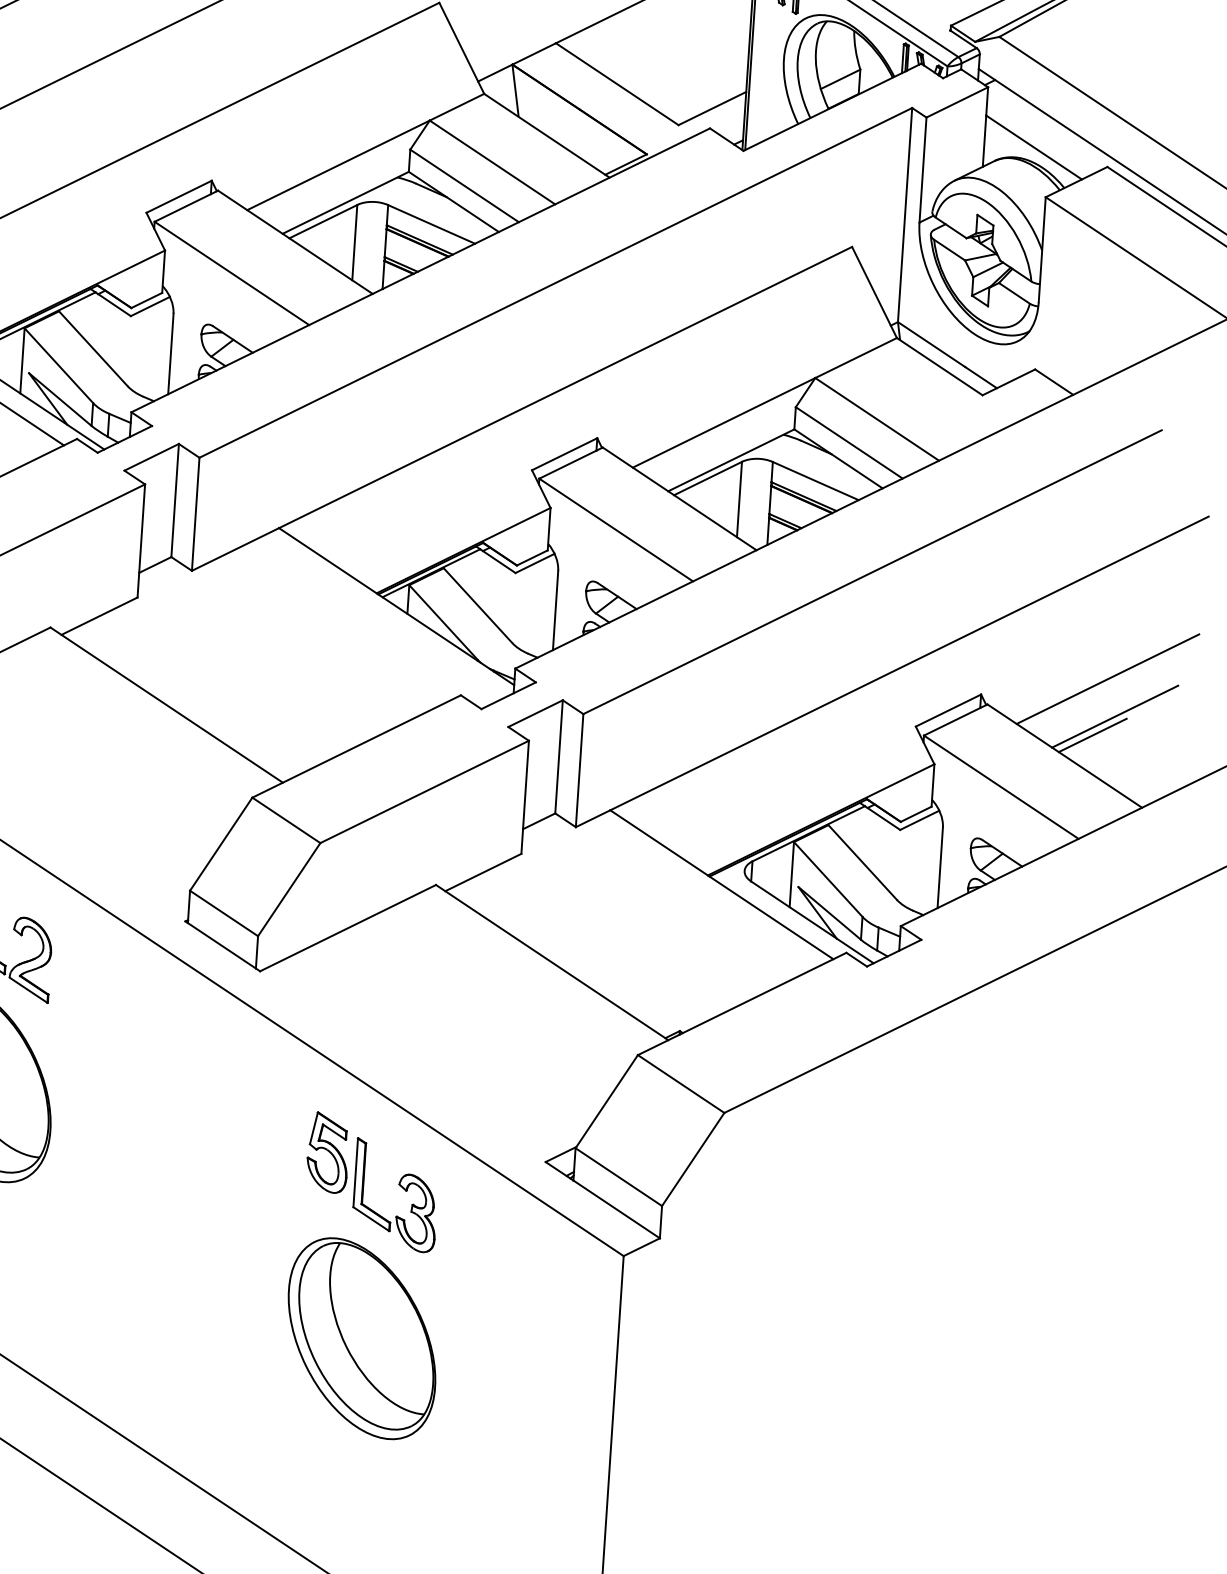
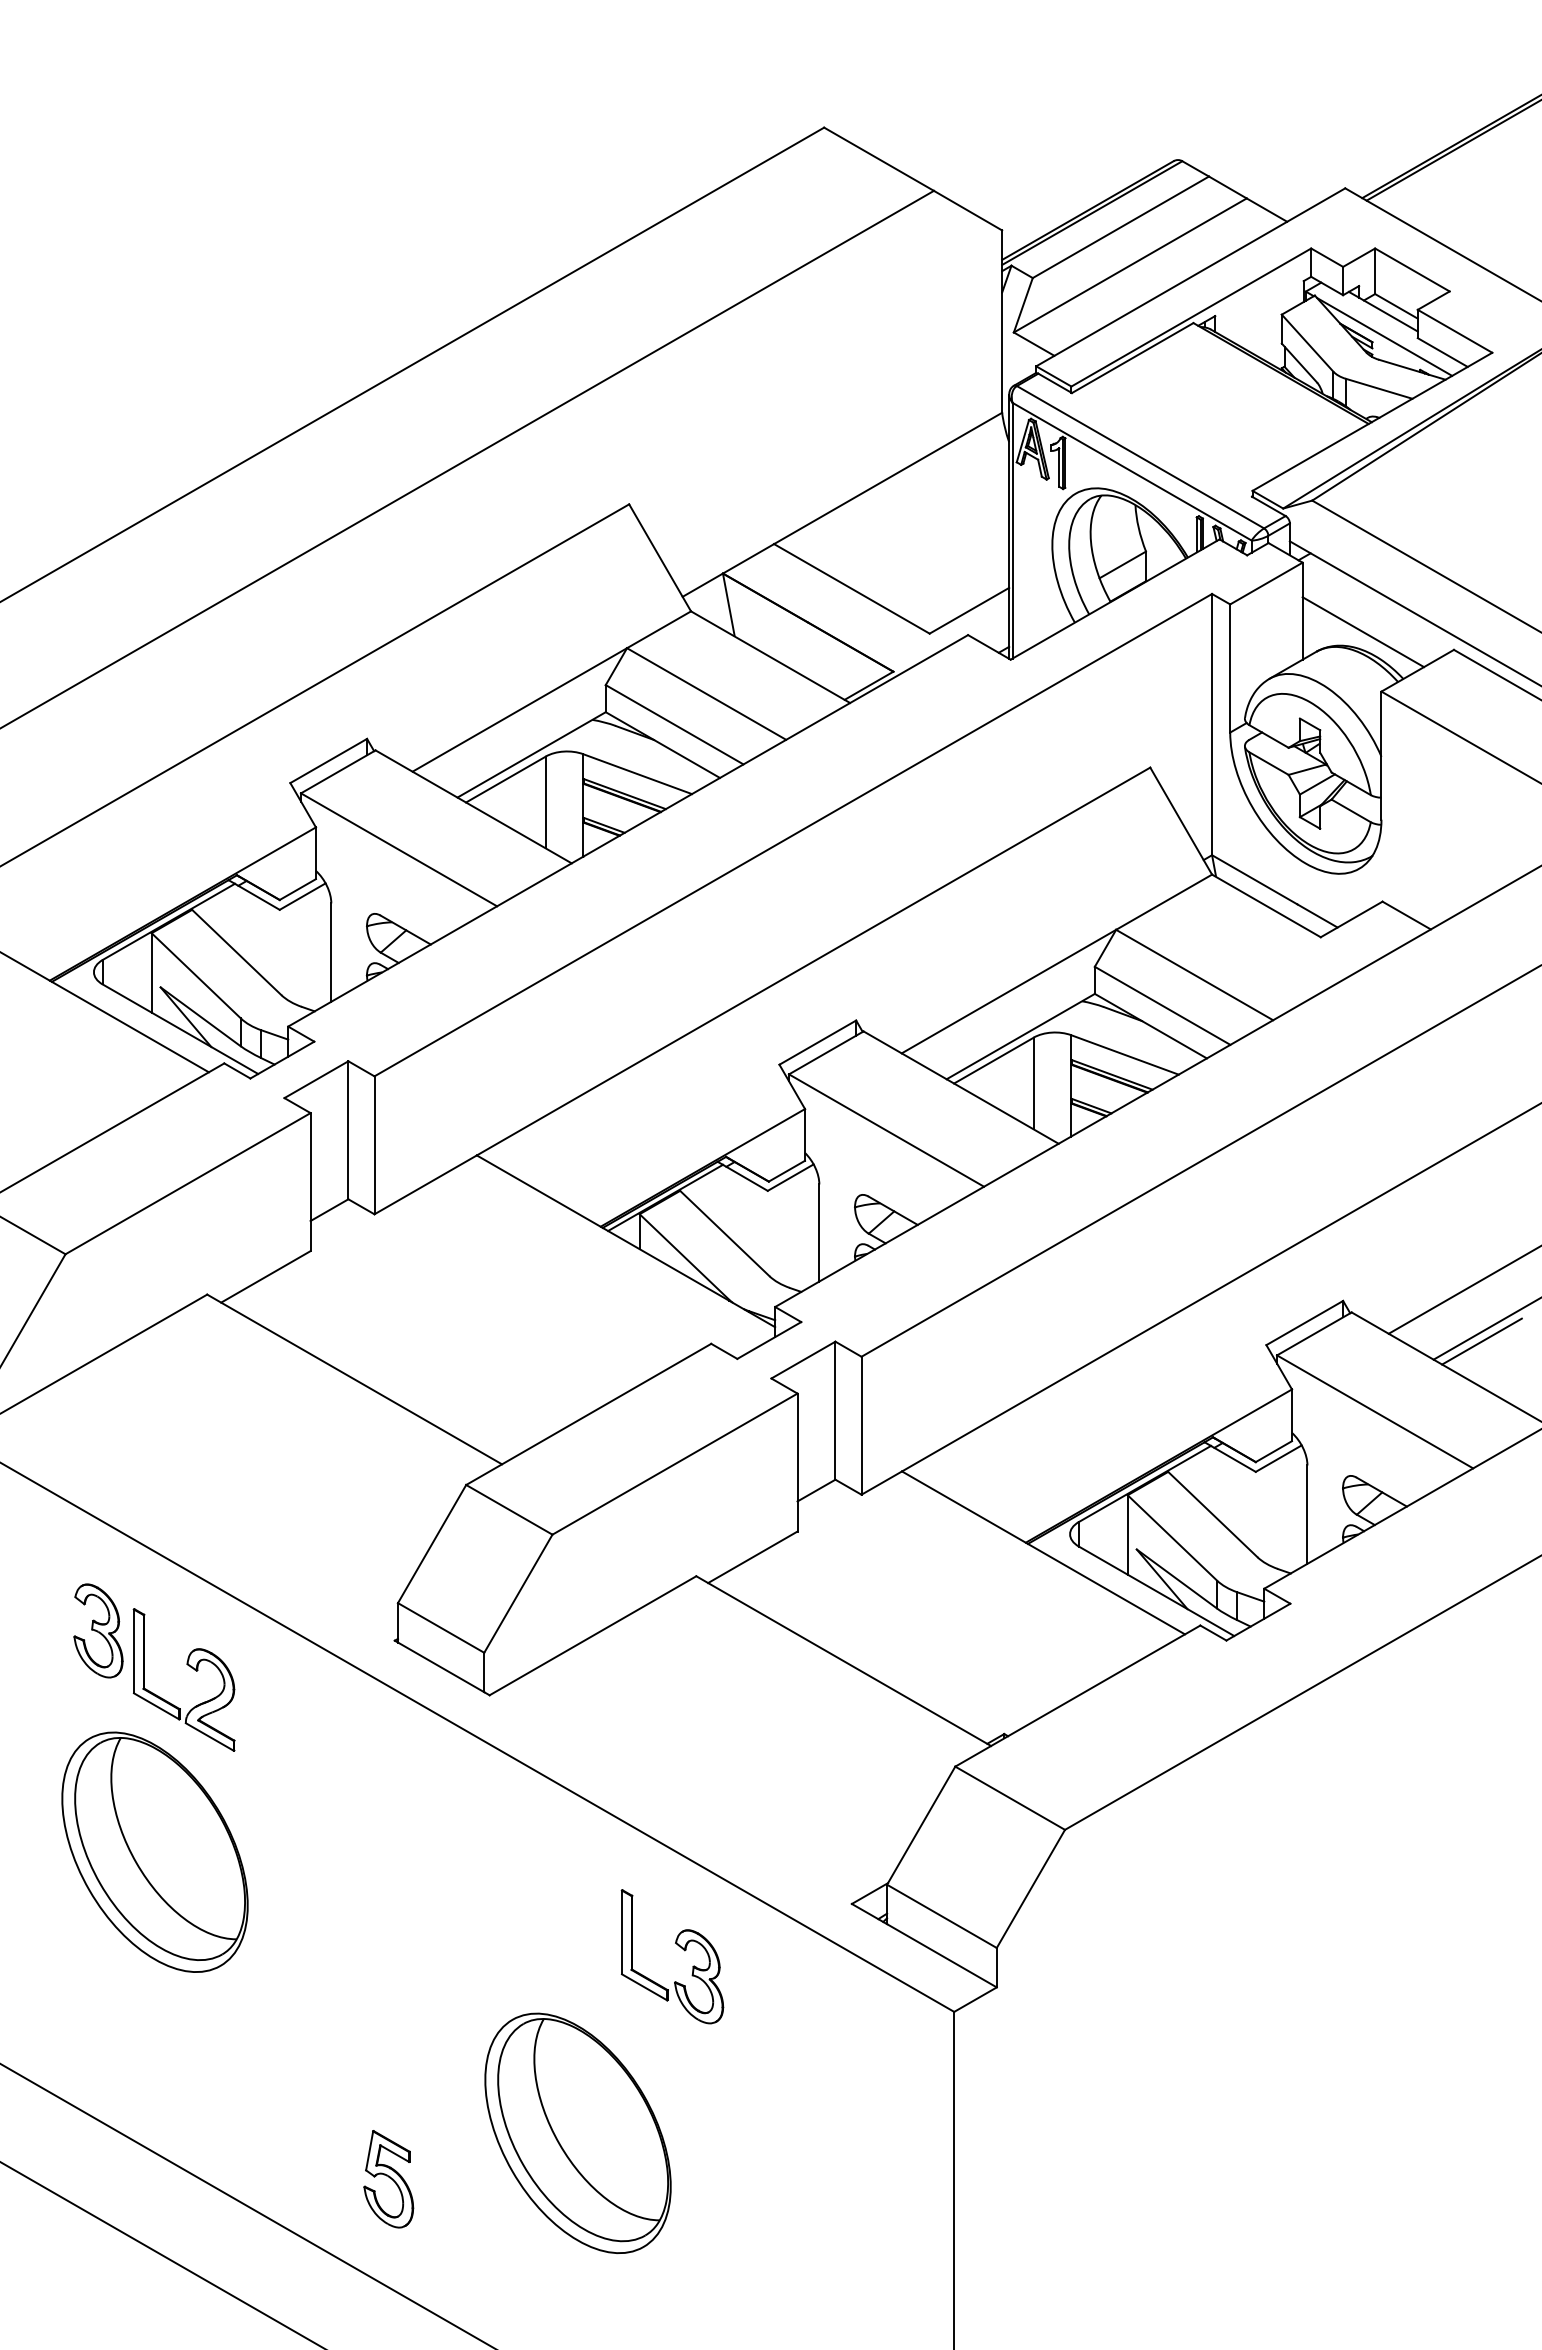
part: (327, 1152) -> (388, 2179), moved
part: (361, 1337) -> (577, 2132), moved

